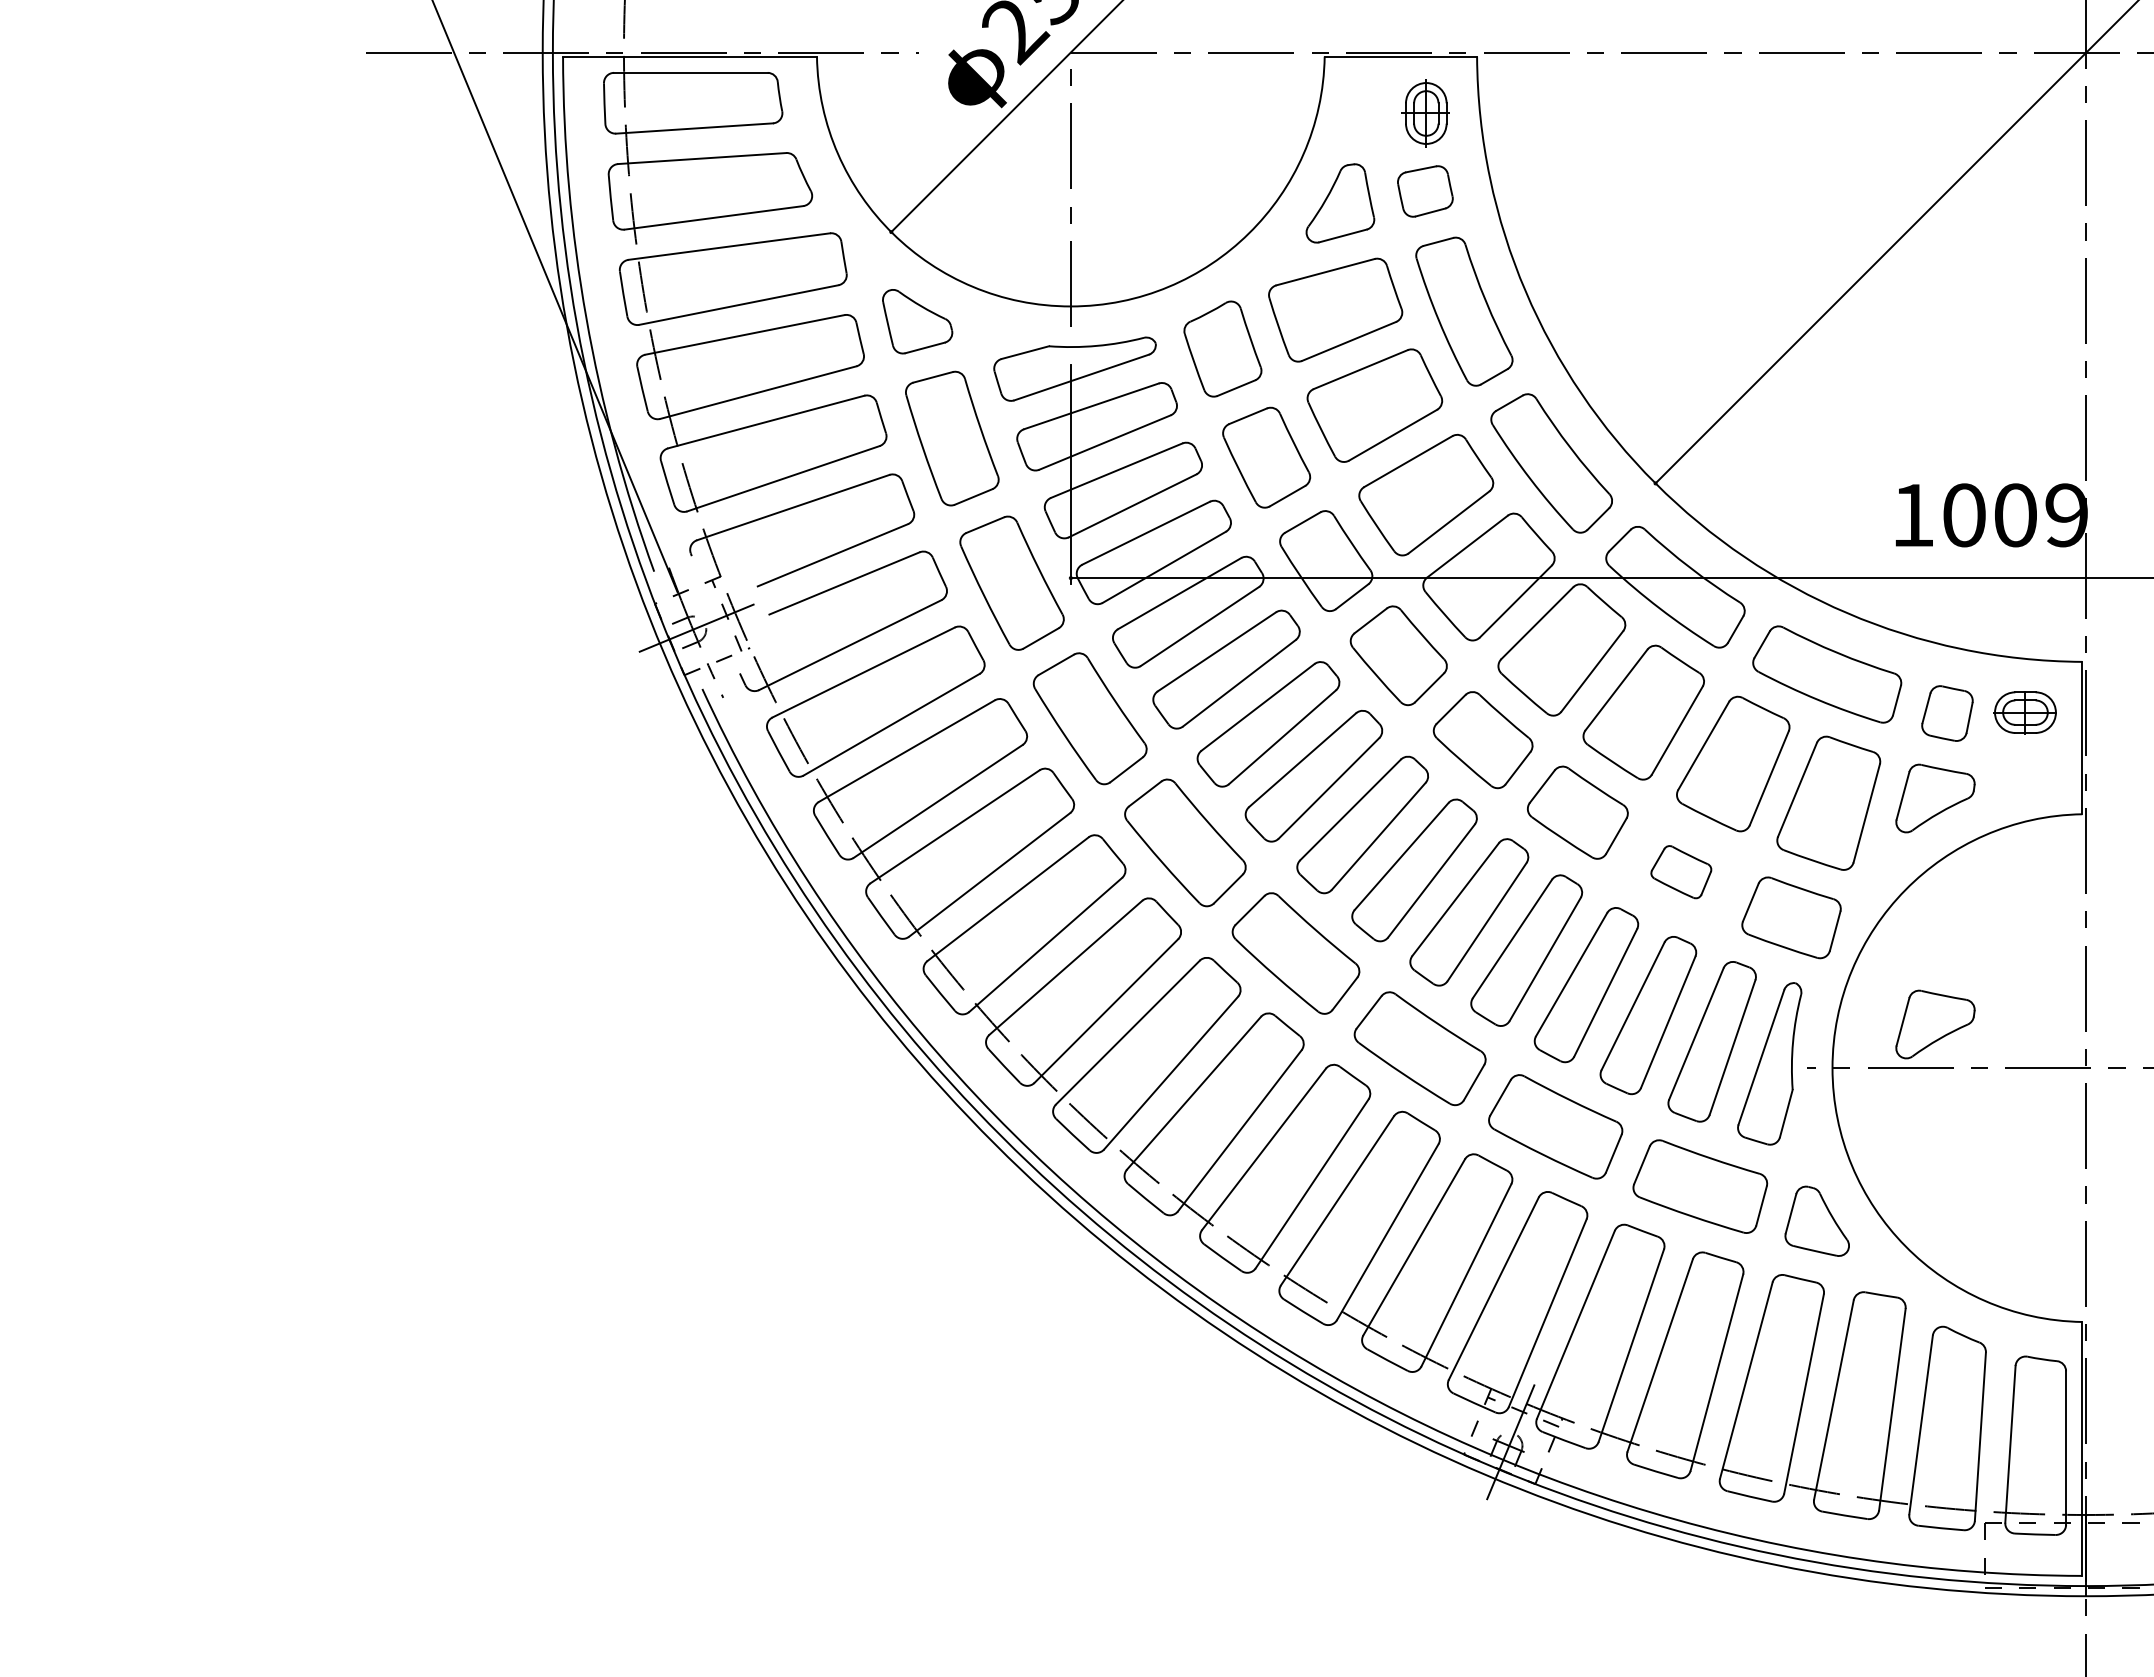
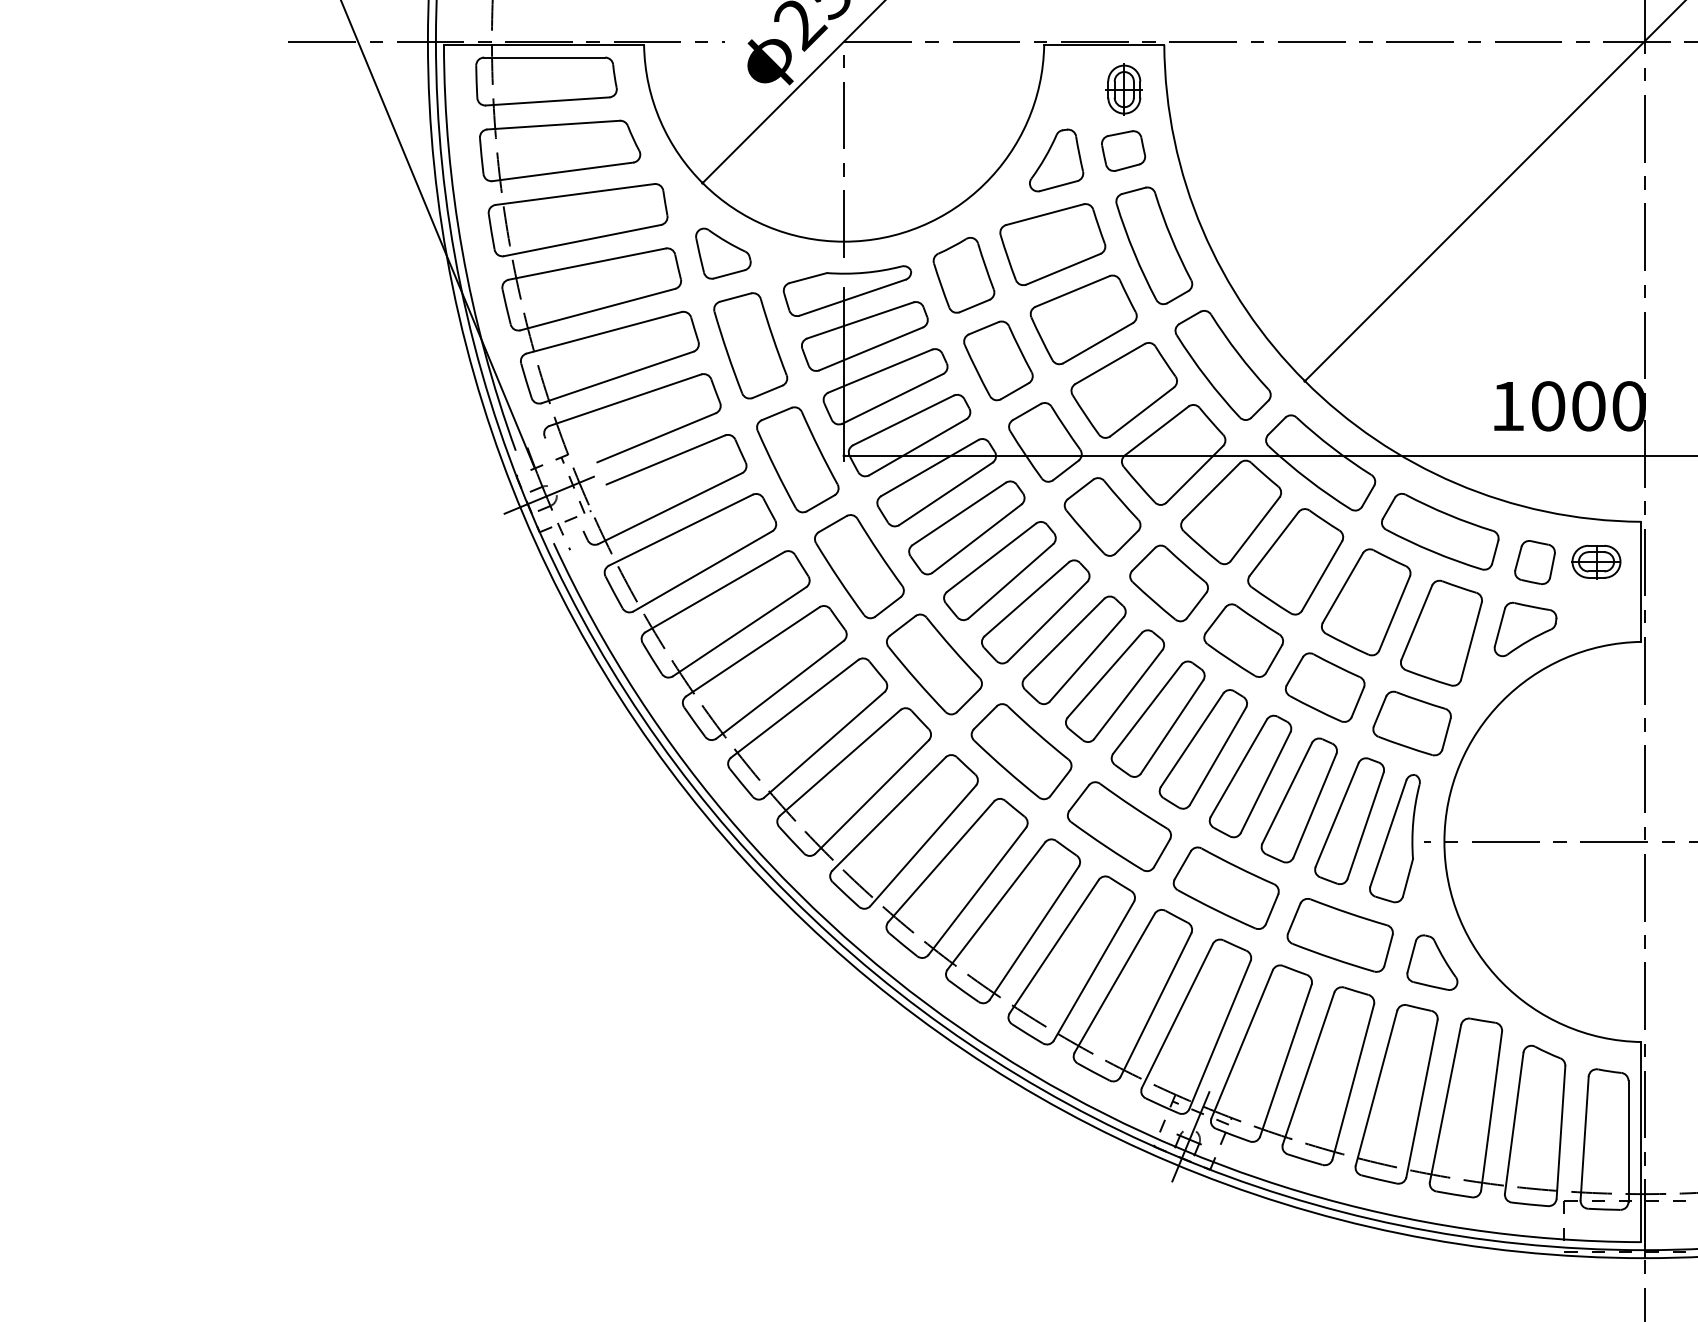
text: (2066, 515) -> (1628, 406), 1009 -> 1000
part: (1681, 871) -> (1325, 687), size x1.67
part: (1935, 1024) -> (1525, 807), removed

